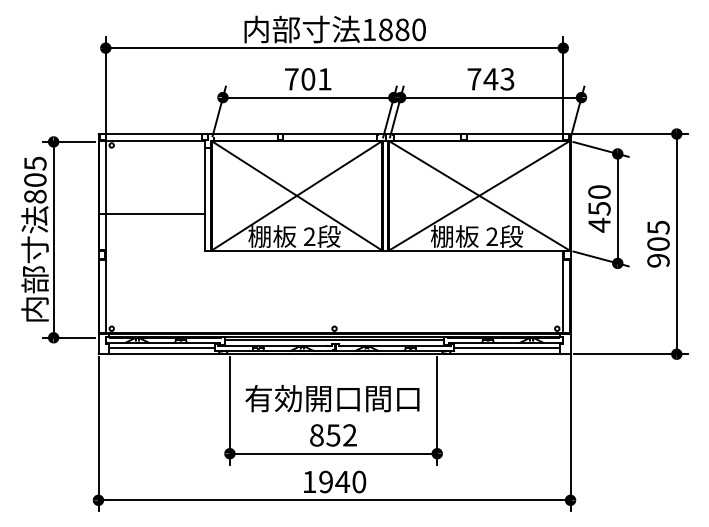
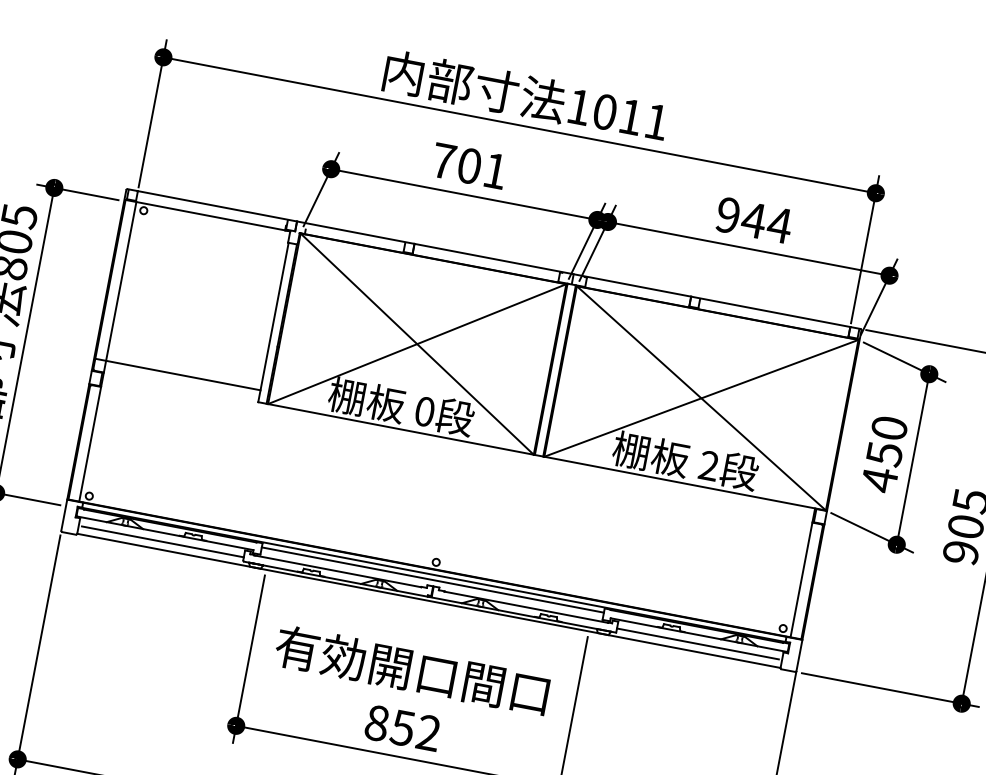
text: (402, 29) -> (631, 116), 1880 -> 1011
text: (490, 79) -> (753, 220), 743 -> 944
line: (152, 213) -> (178, 373), moved
text: (309, 236) -> (424, 411), 2 -> 0

